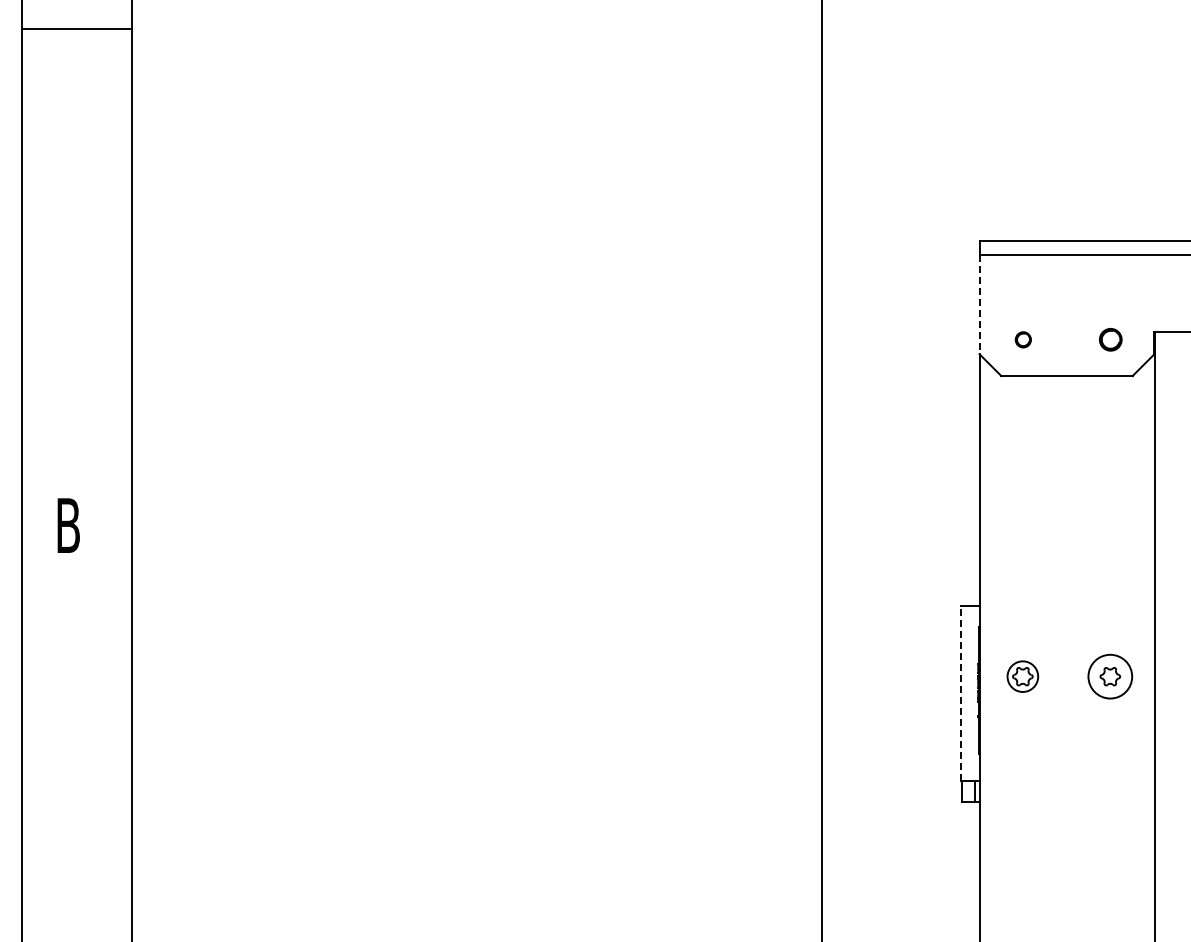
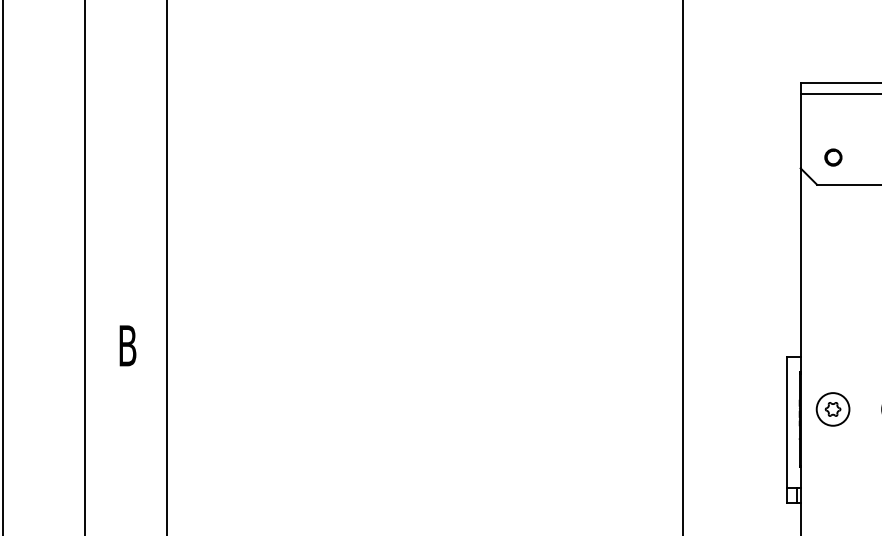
line: (979, 304) -> (800, 131), dashed -> solid
part: (1023, 339) -> (833, 157), size x1.43
text: (68, 525) -> (127, 345), moved
circle: (1022, 676) -> (832, 409), size x1.43
line: (960, 693) -> (786, 422), dashed -> solid

